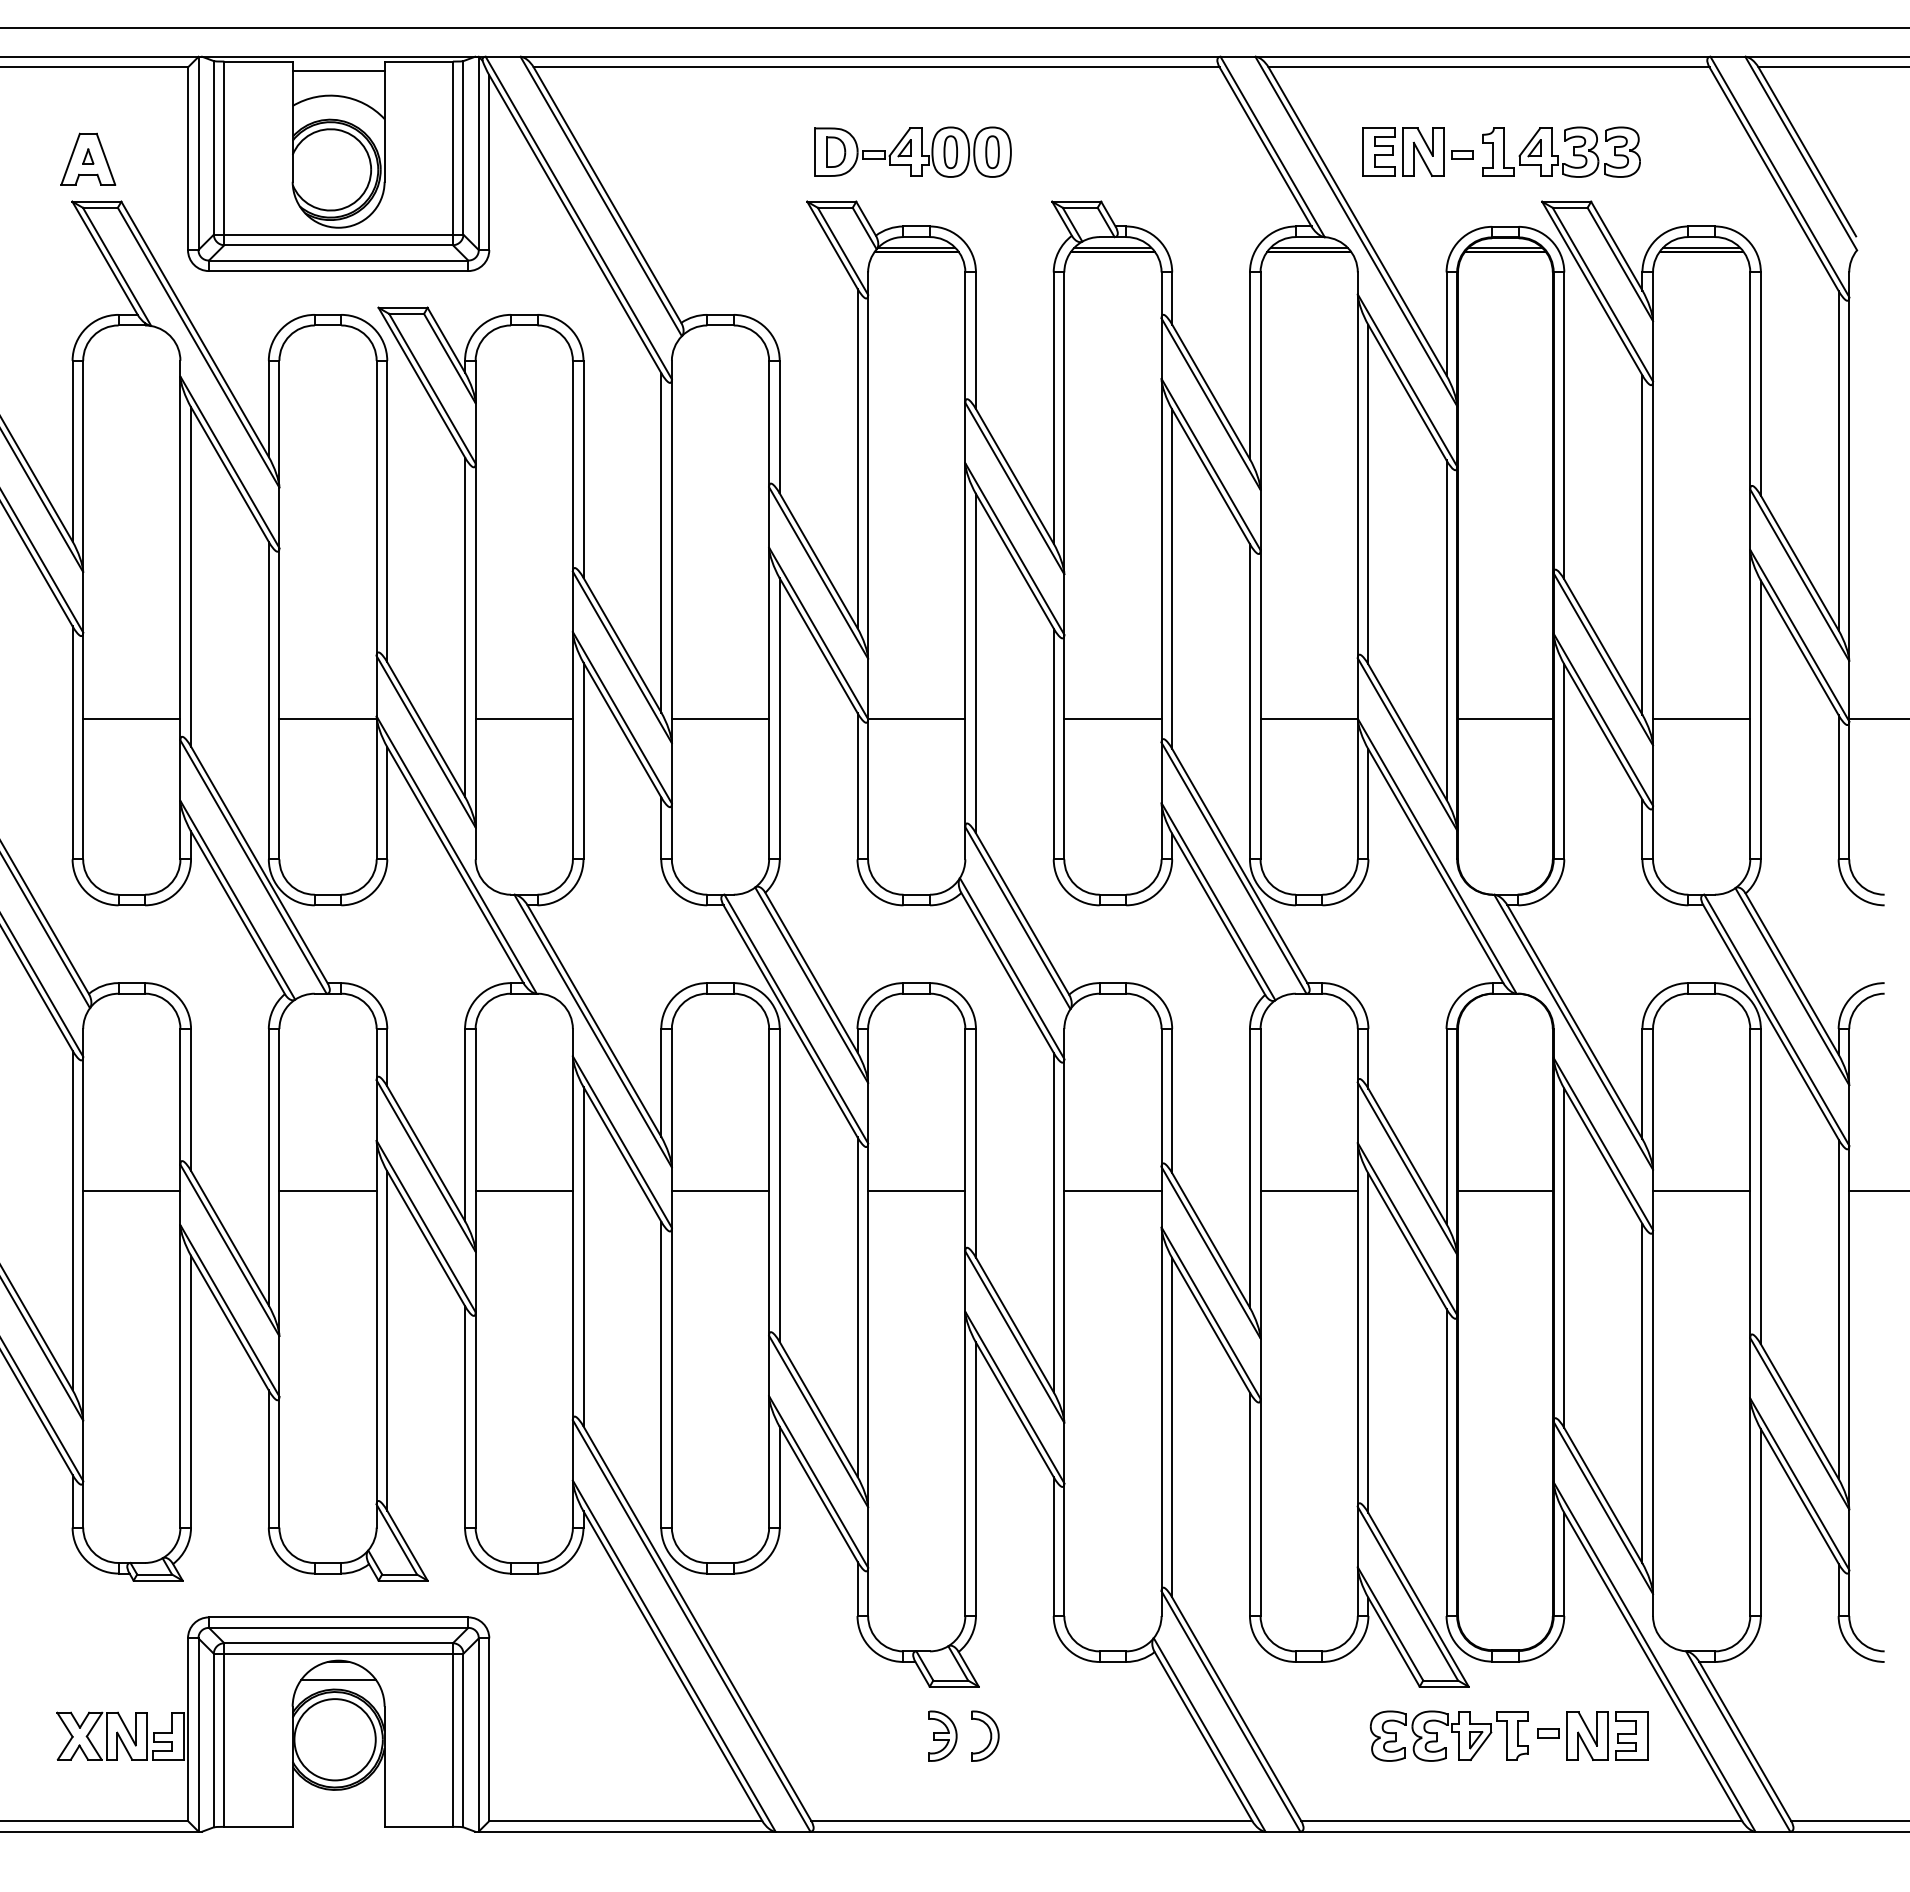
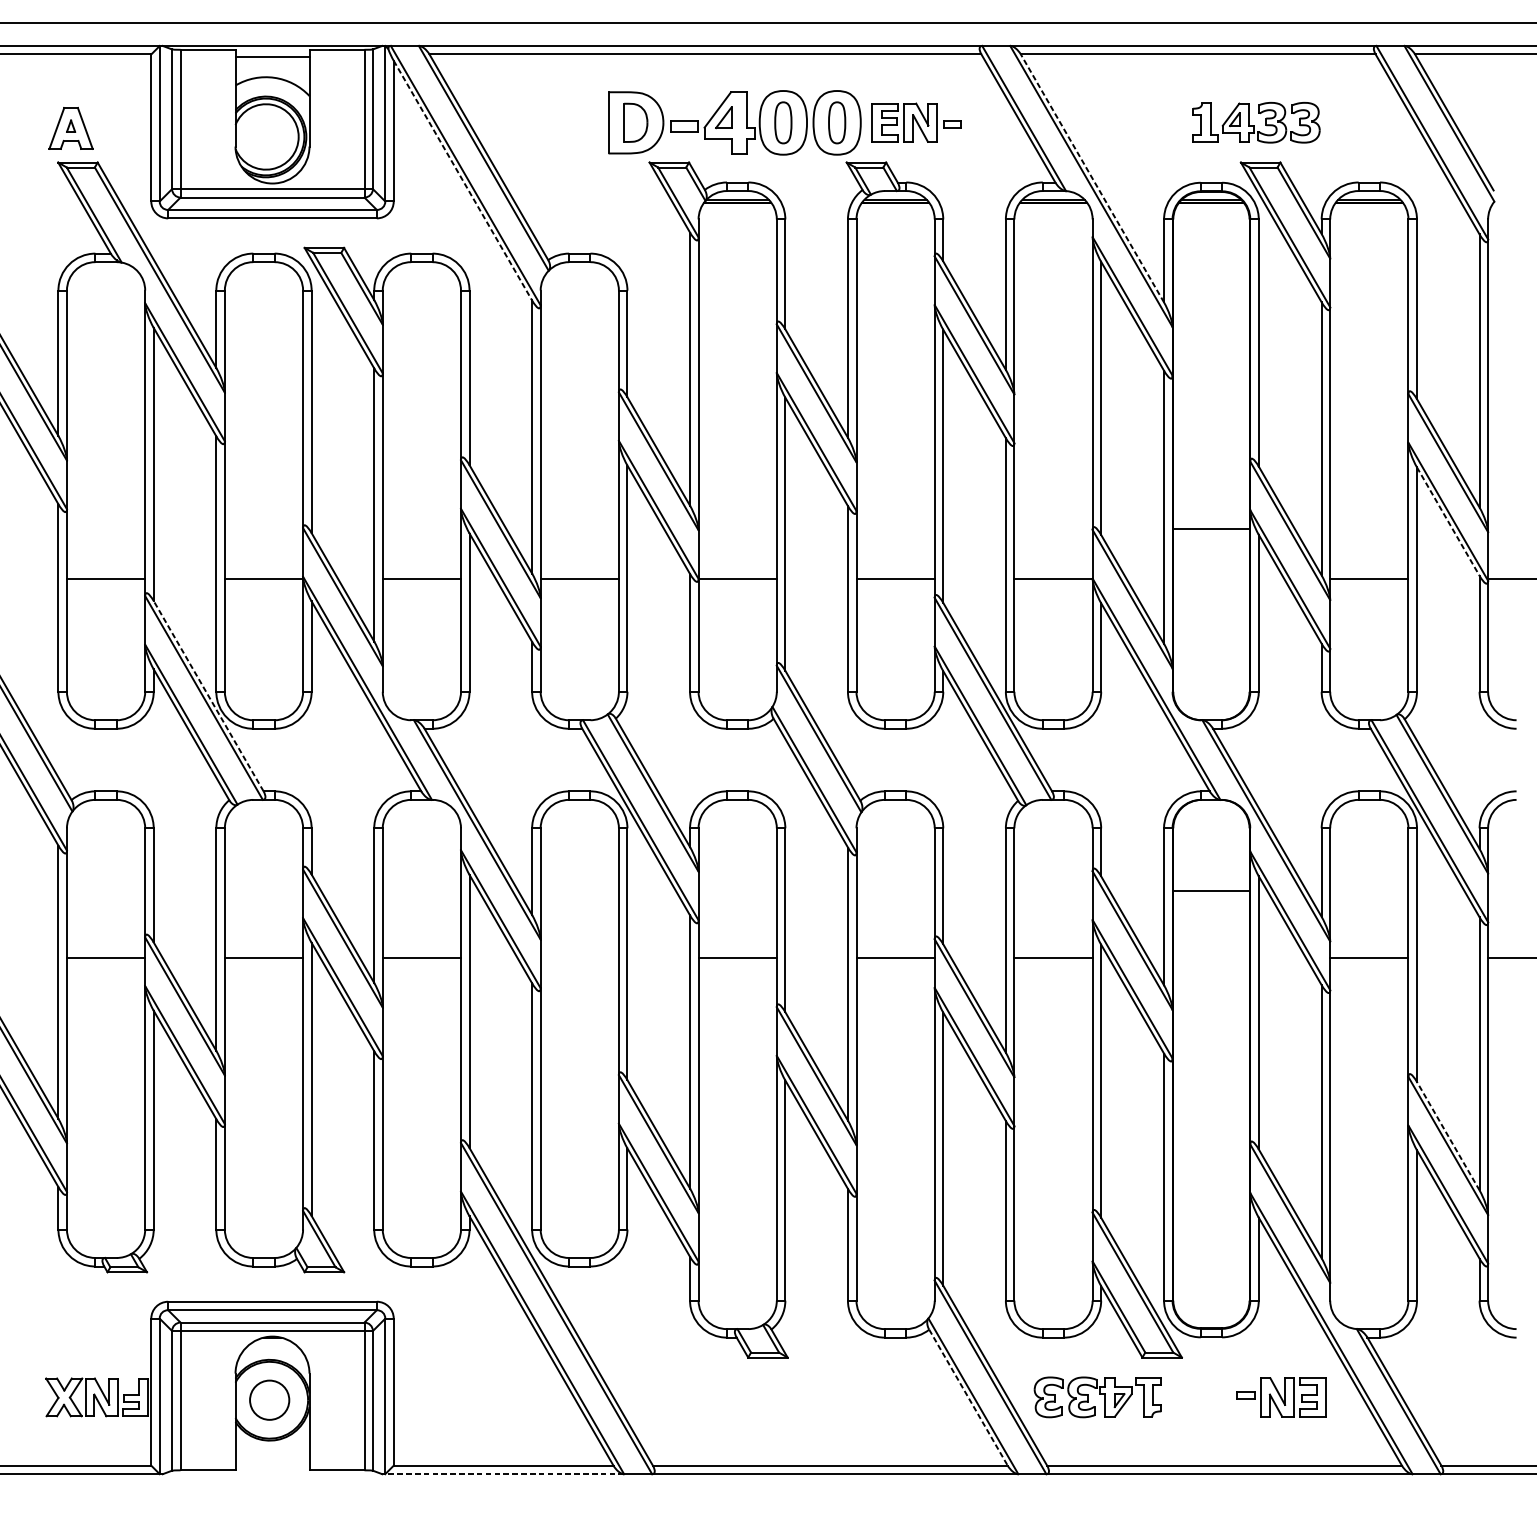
part: (912, 151) -> (734, 122), size x1.6
part: (1417, 151) -> (916, 122), moved
line: (1357, 221) -> (1092, 178), solid -> dashed
line: (575, 224) -> (463, 180), solid -> dashed
line: (1799, 647) -> (1448, 521), solid -> dashed
line: (1505, 719) -> (1211, 529), moved
line: (259, 864) -> (208, 695), solid -> dashed
line: (720, 1190) -> (579, 958), removed
line: (1505, 1190) -> (1211, 891), moved
line: (1799, 1411) -> (1448, 1136), solid -> dashed
line: (338, 1679) -> (272, 1351), removed
part: (942, 1735) -> (758, 1396), removed
part: (985, 1735) -> (793, 1396), removed
part: (1448, 1735) -> (1097, 1396), moved
line: (1203, 1736) -> (968, 1397), solid -> dashed
circle: (334, 1739) -> (269, 1400), size x0.6
line: (626, 1831) -> (504, 1474), solid -> dashed

